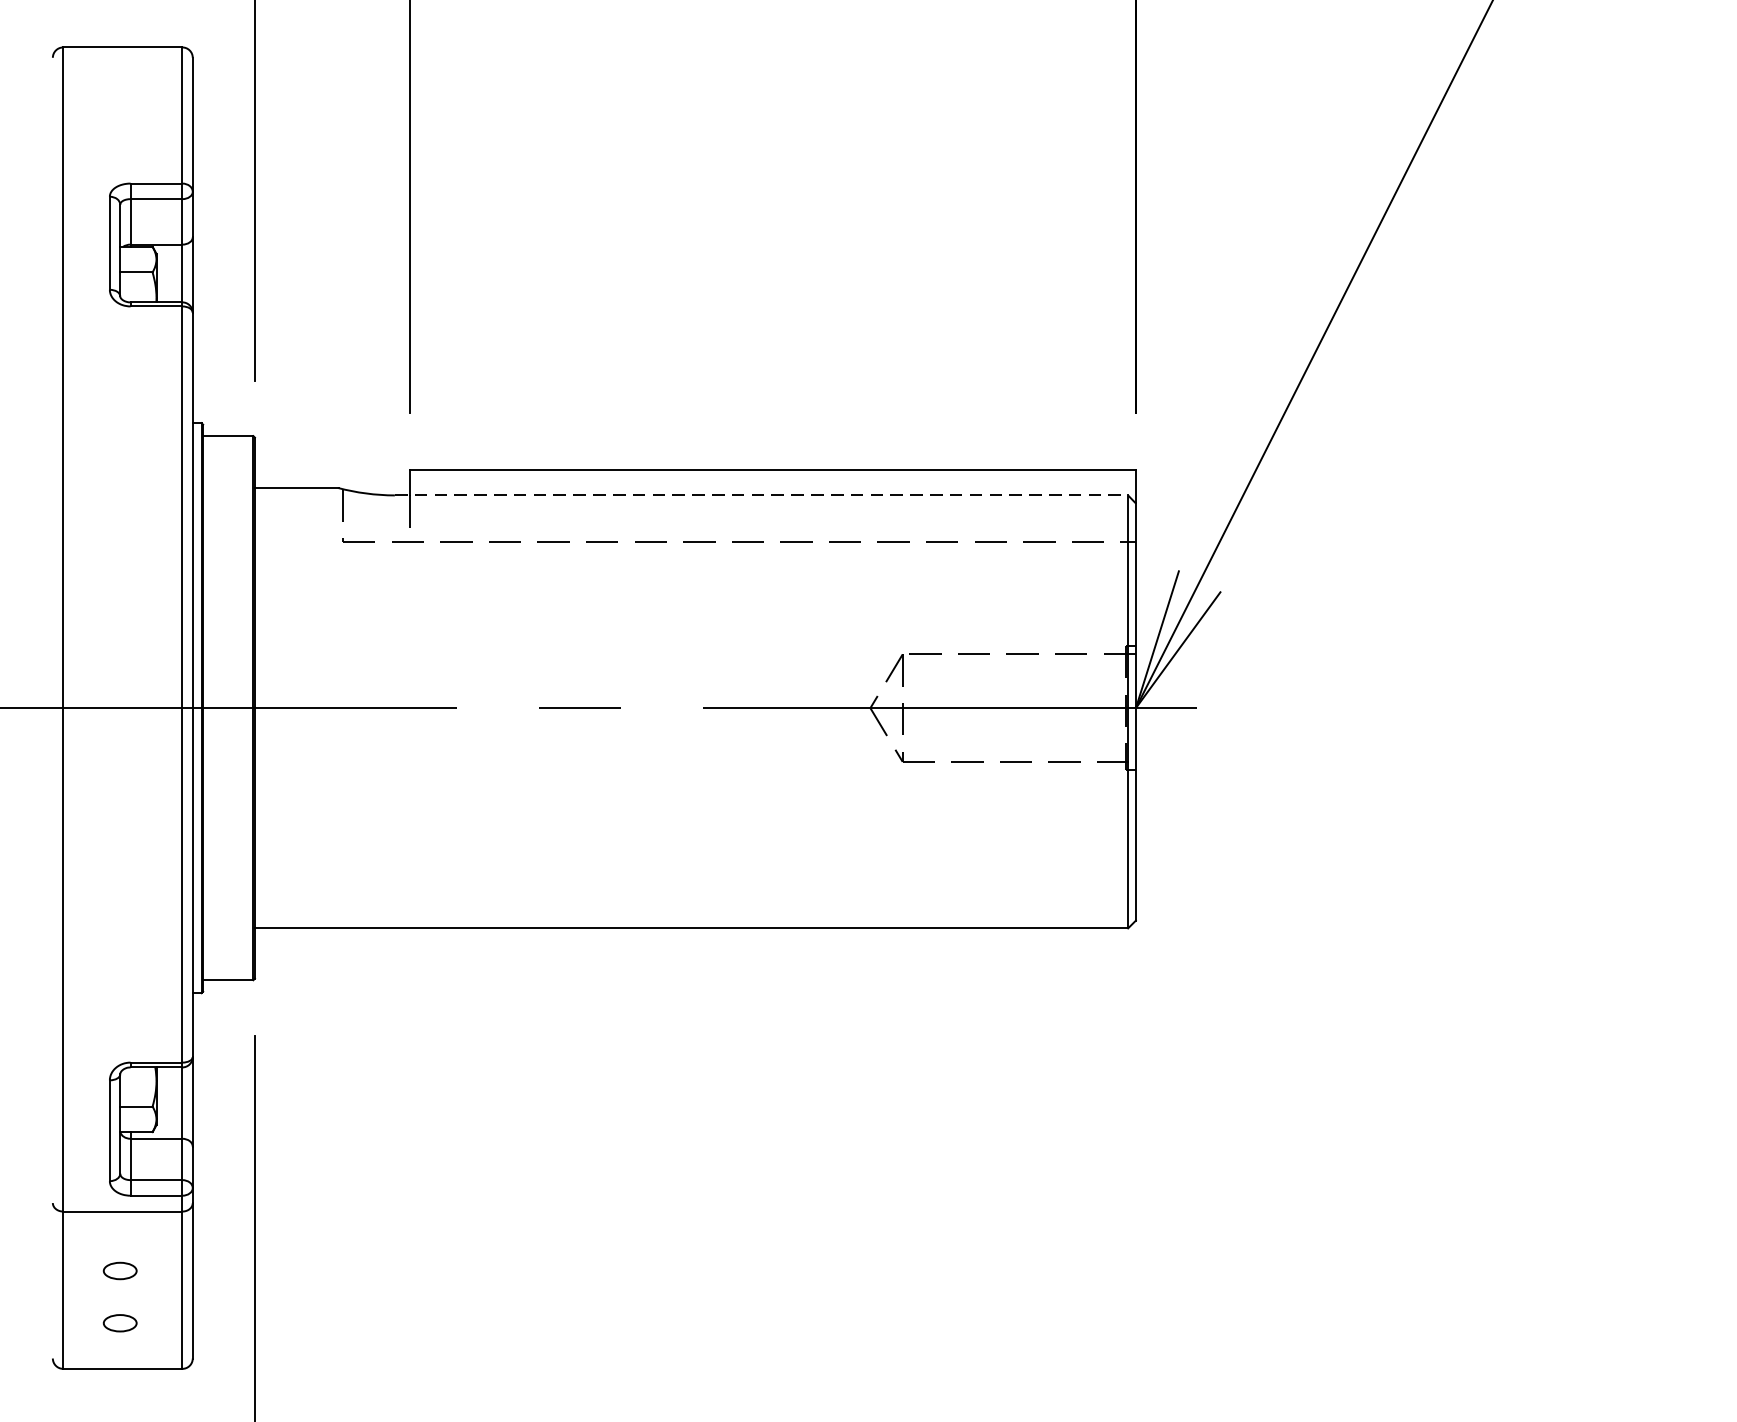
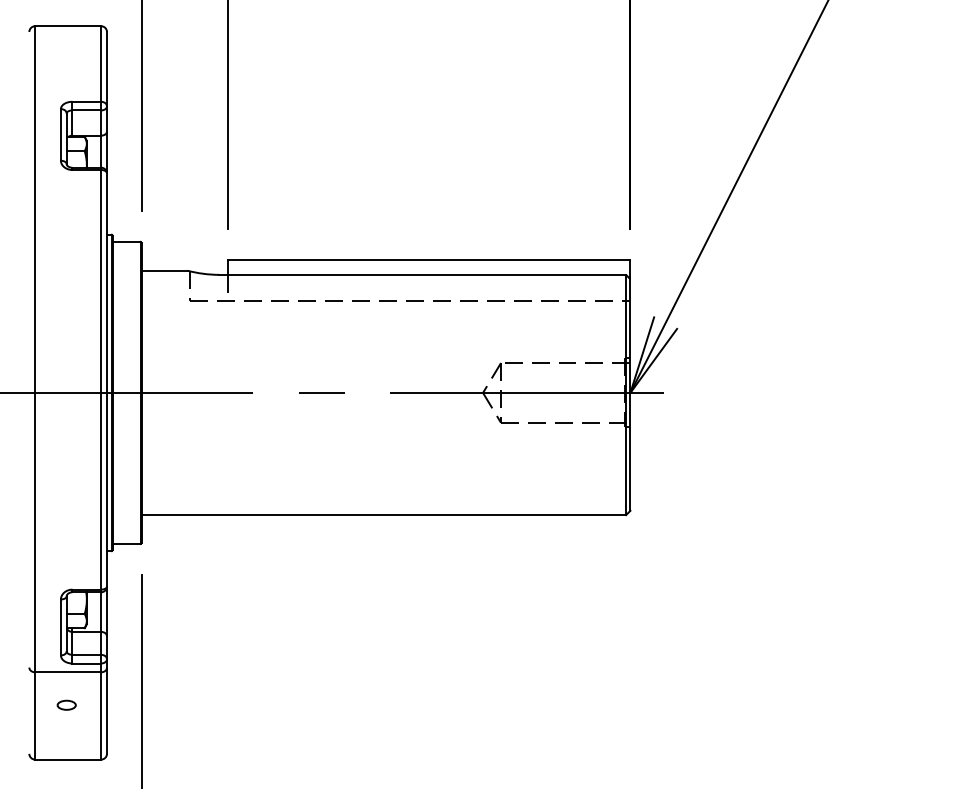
line: (763, 494) -> (423, 274), dashed -> solid
part: (119, 1321) -> (66, 733), removed

